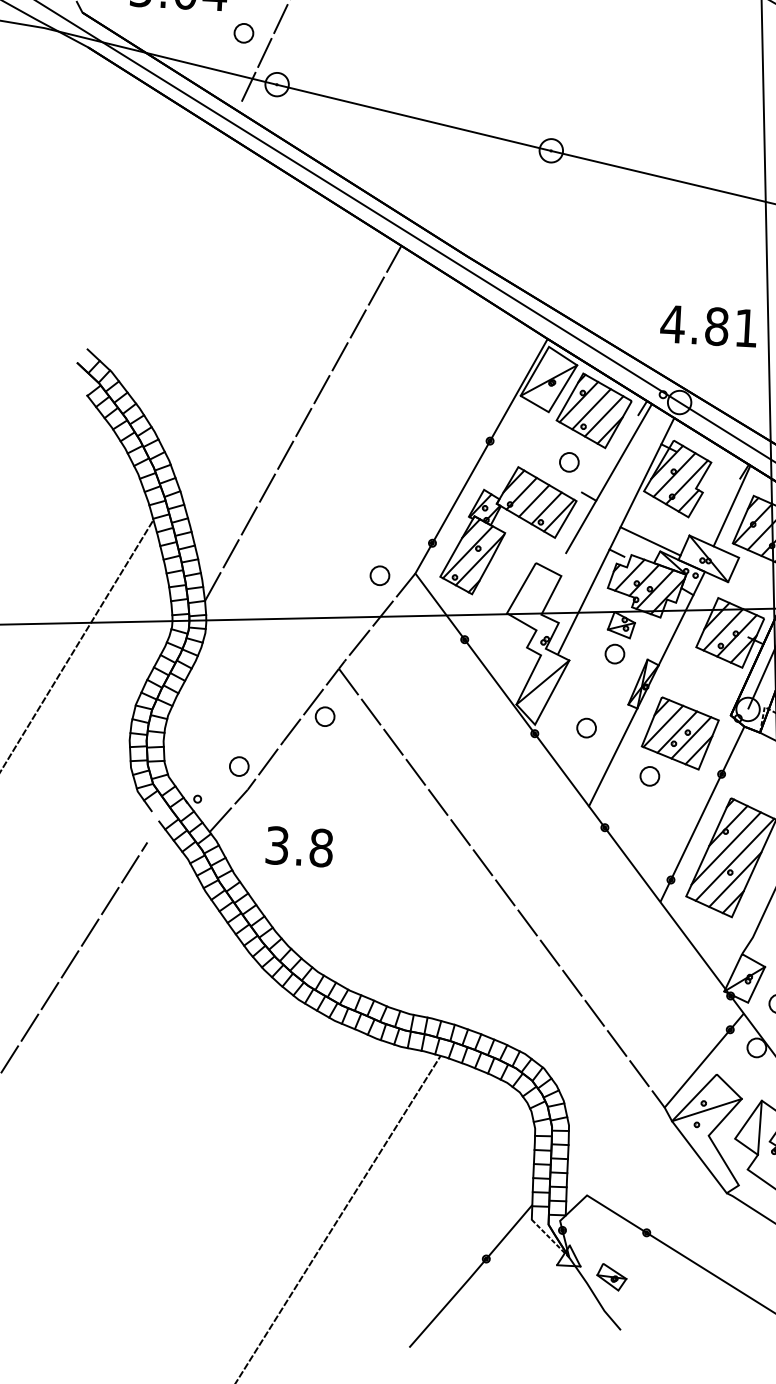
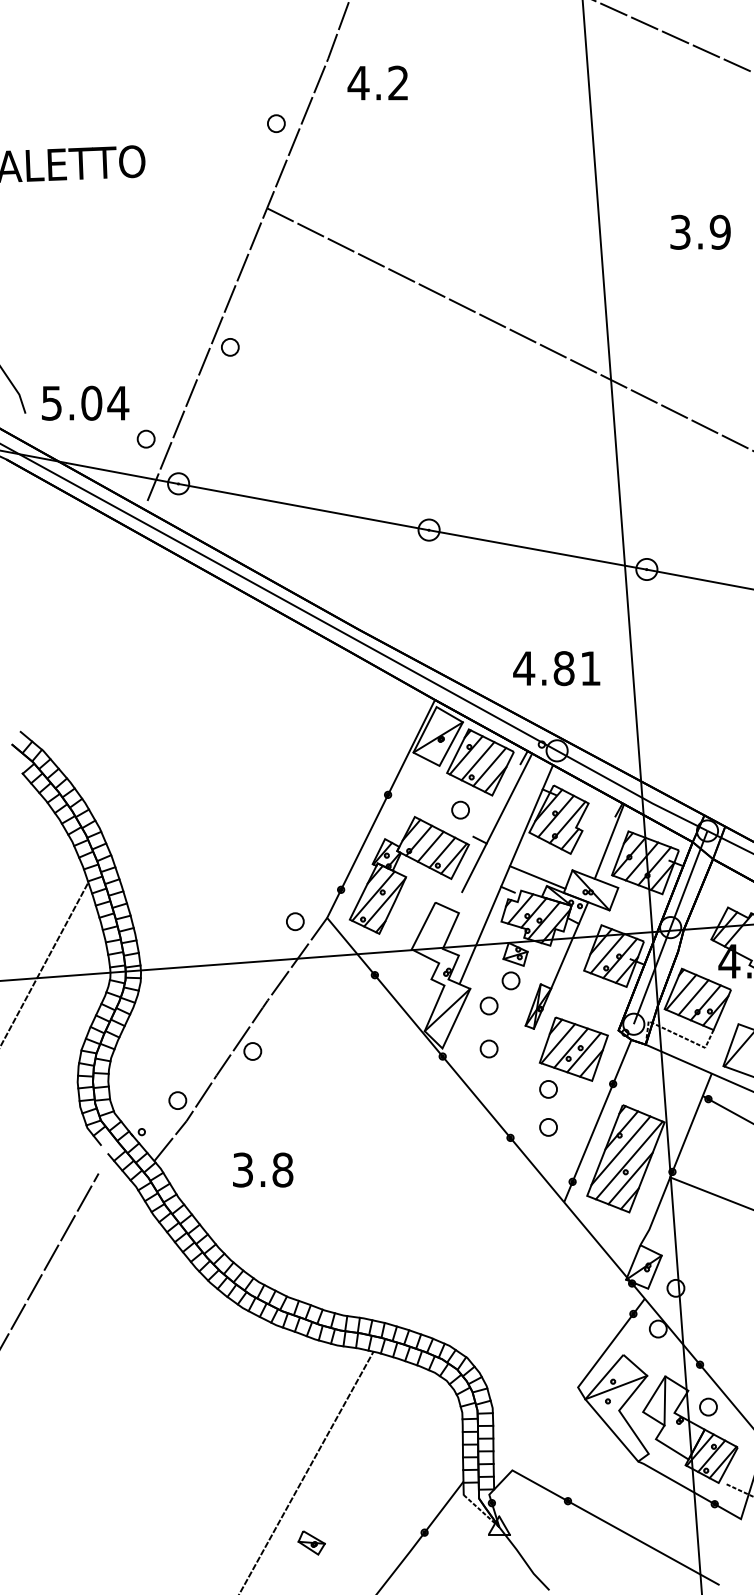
text: (708, 326) -> (556, 668), moved
line: (303, 422) -> (218, 787), removed
part: (588, 679) -> (488, 1005), added
line: (613, 756) -> (514, 1073), removed
part: (647, 818) -> (548, 1127), added
text: (300, 846) -> (263, 1169), moved
line: (501, 888) -> (420, 1197), removed
part: (611, 1276) -> (311, 1542), moved

